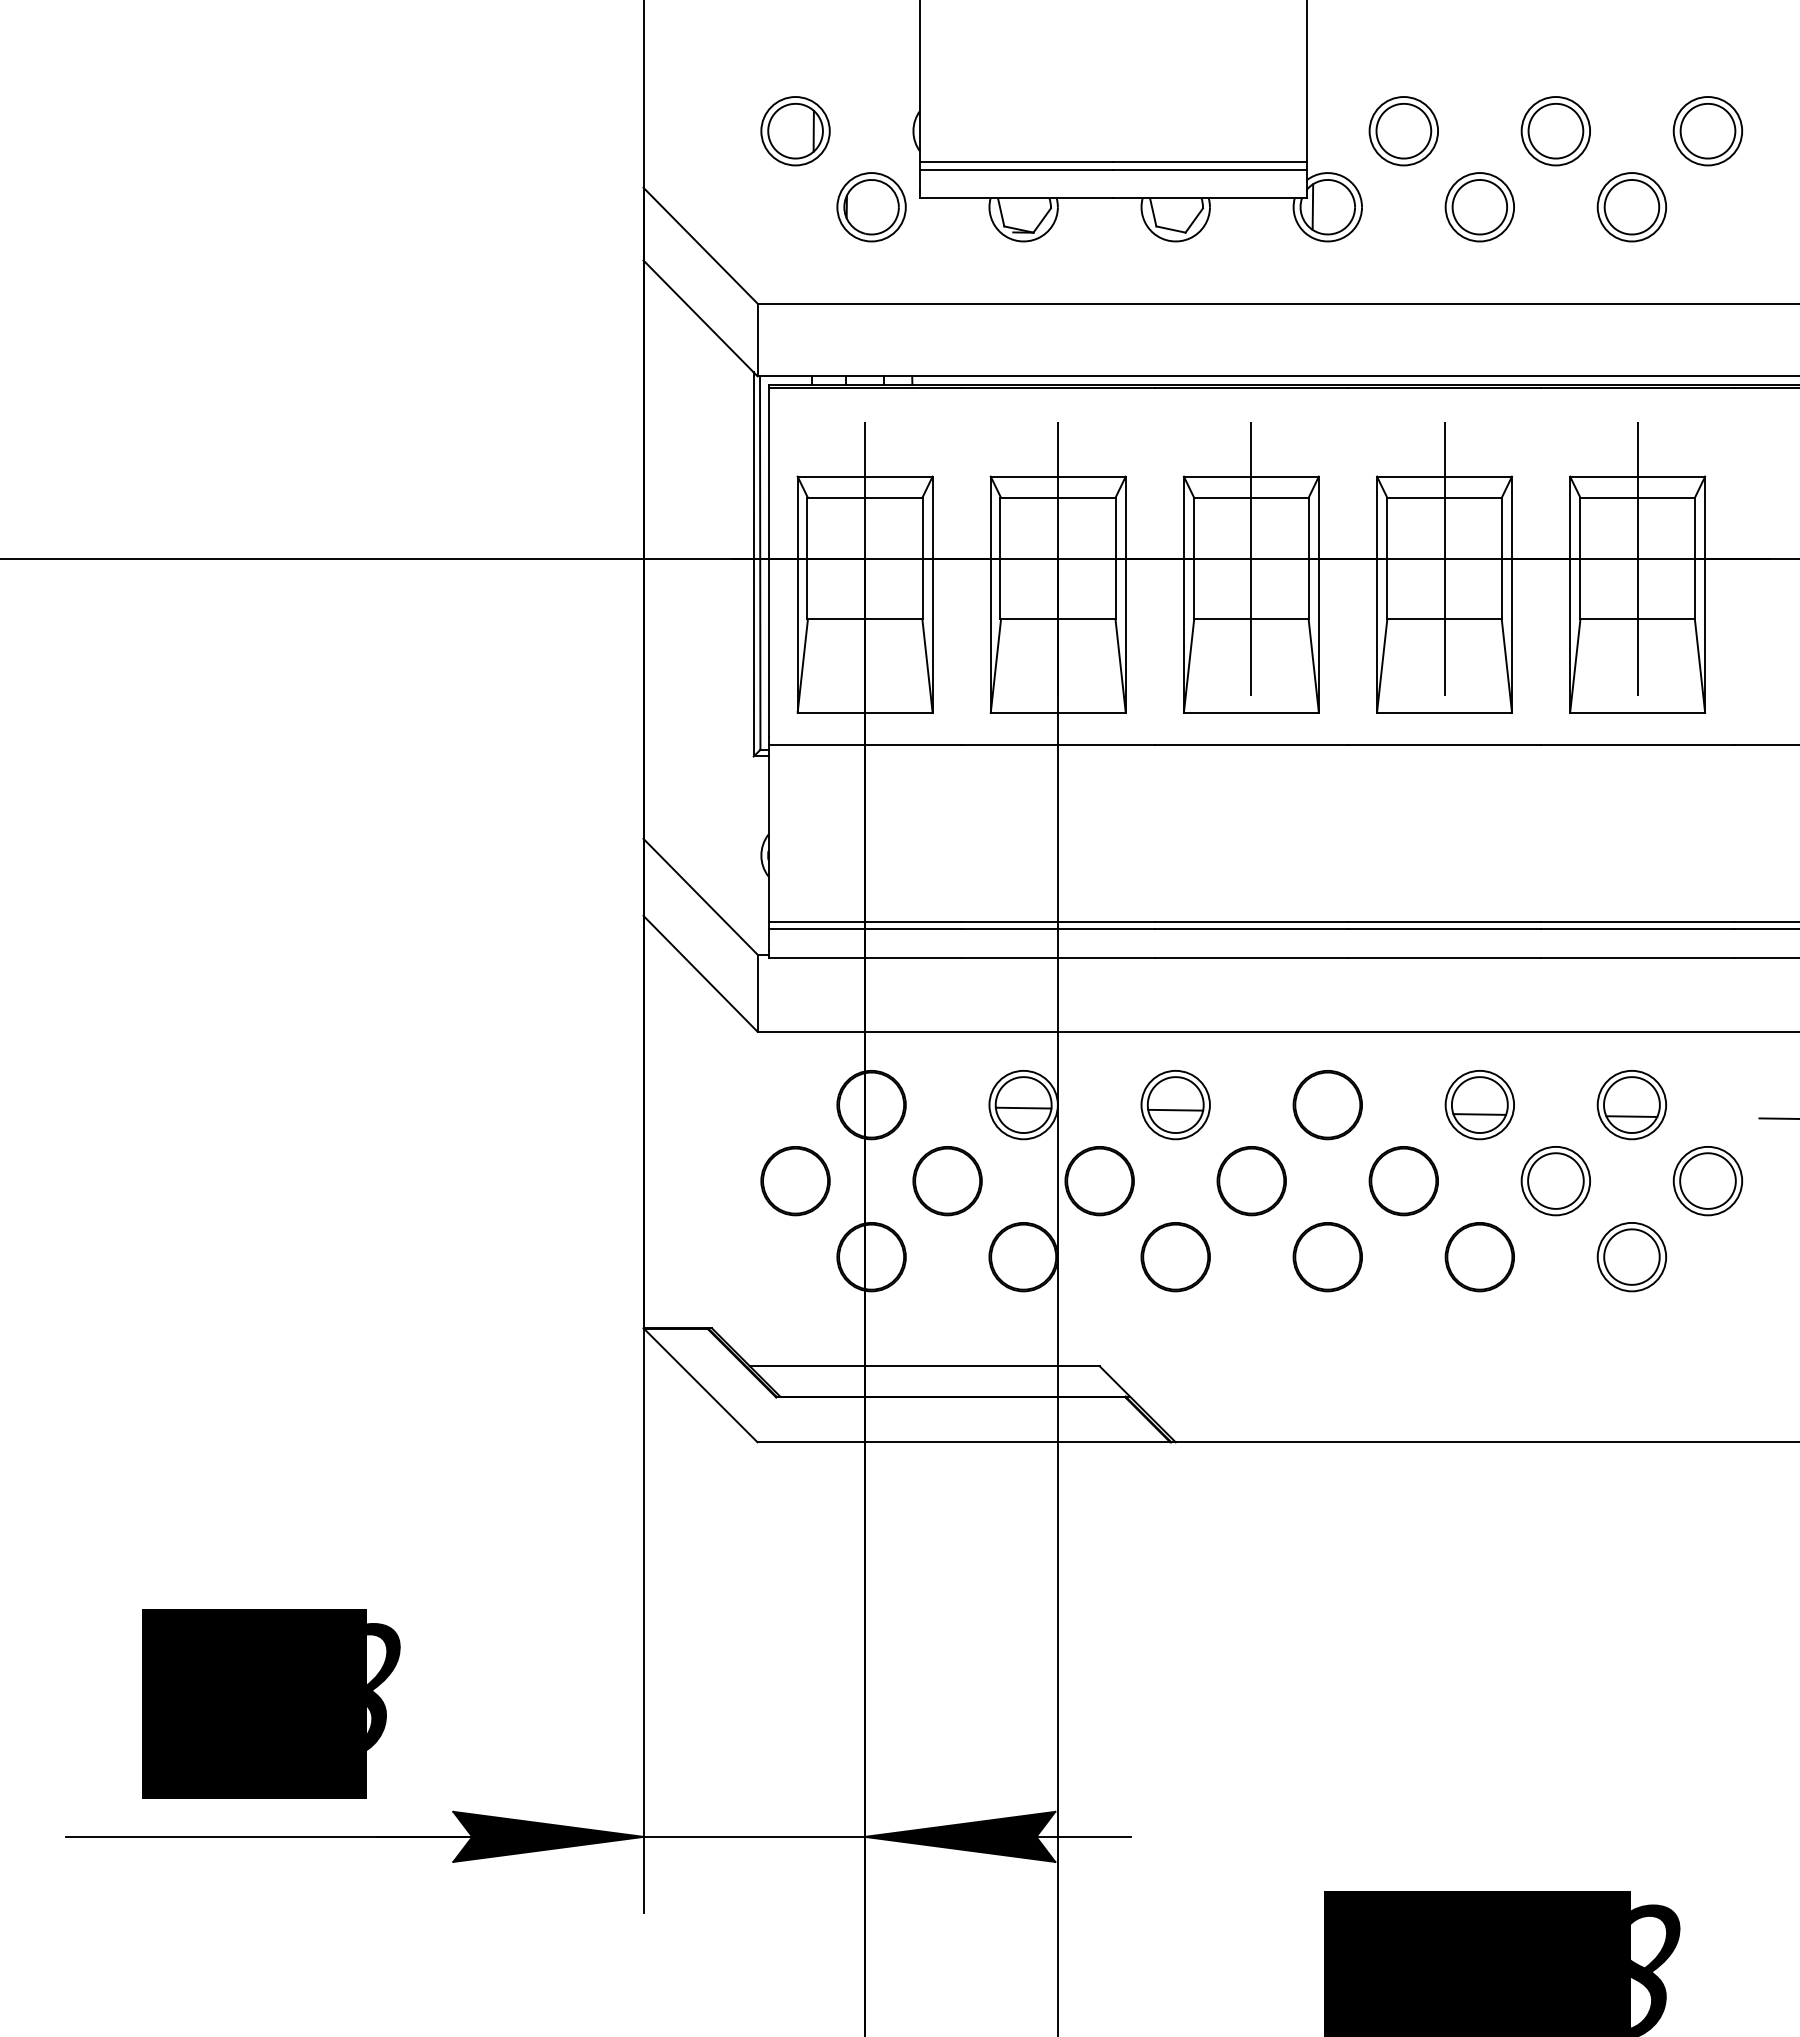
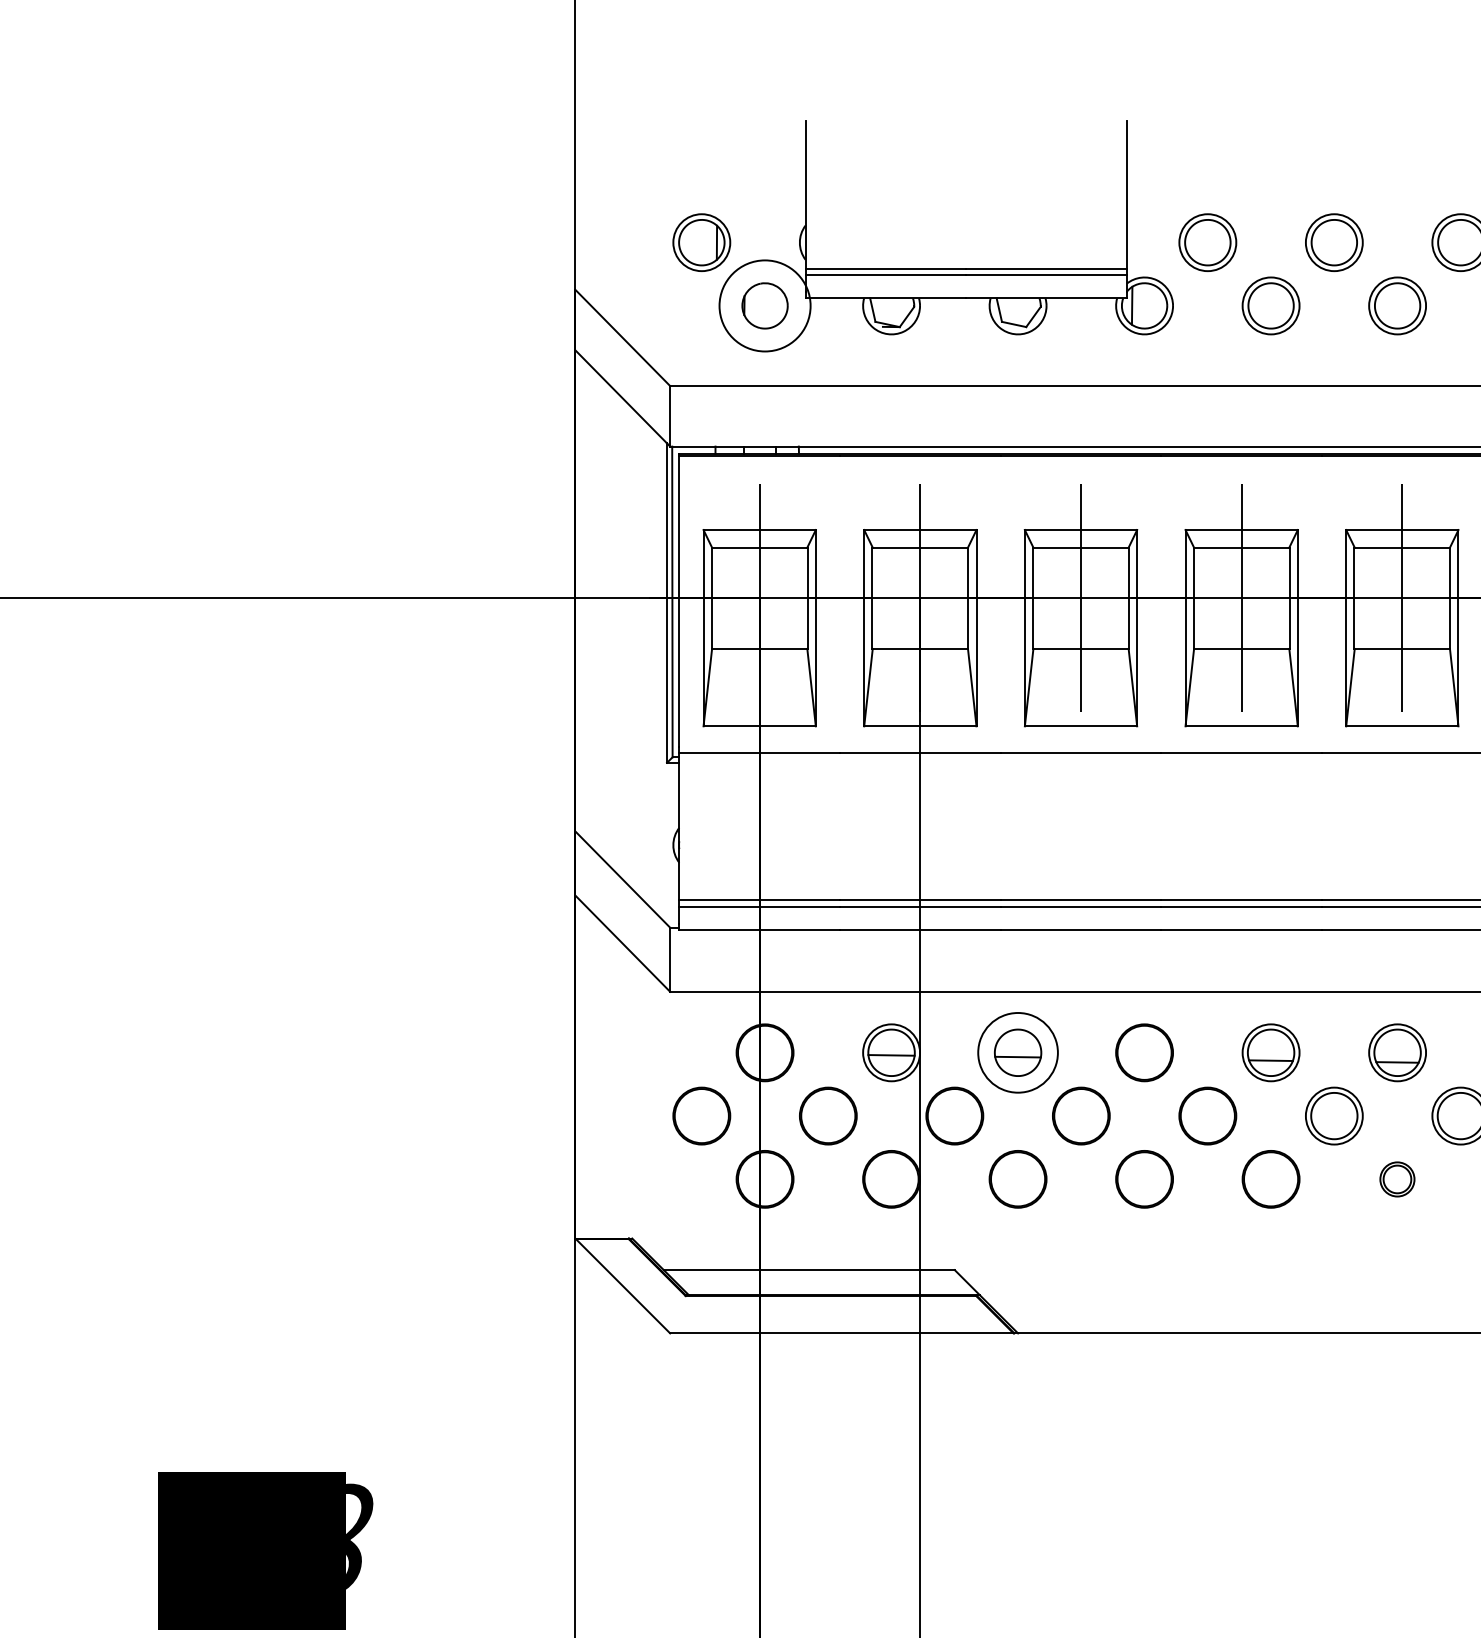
circle: (871, 207) -> (764, 306), size x1.6
circle: (1175, 1104) -> (1017, 1052), size x1.4
part: (1631, 1257) -> (1397, 1179), size x0.6

